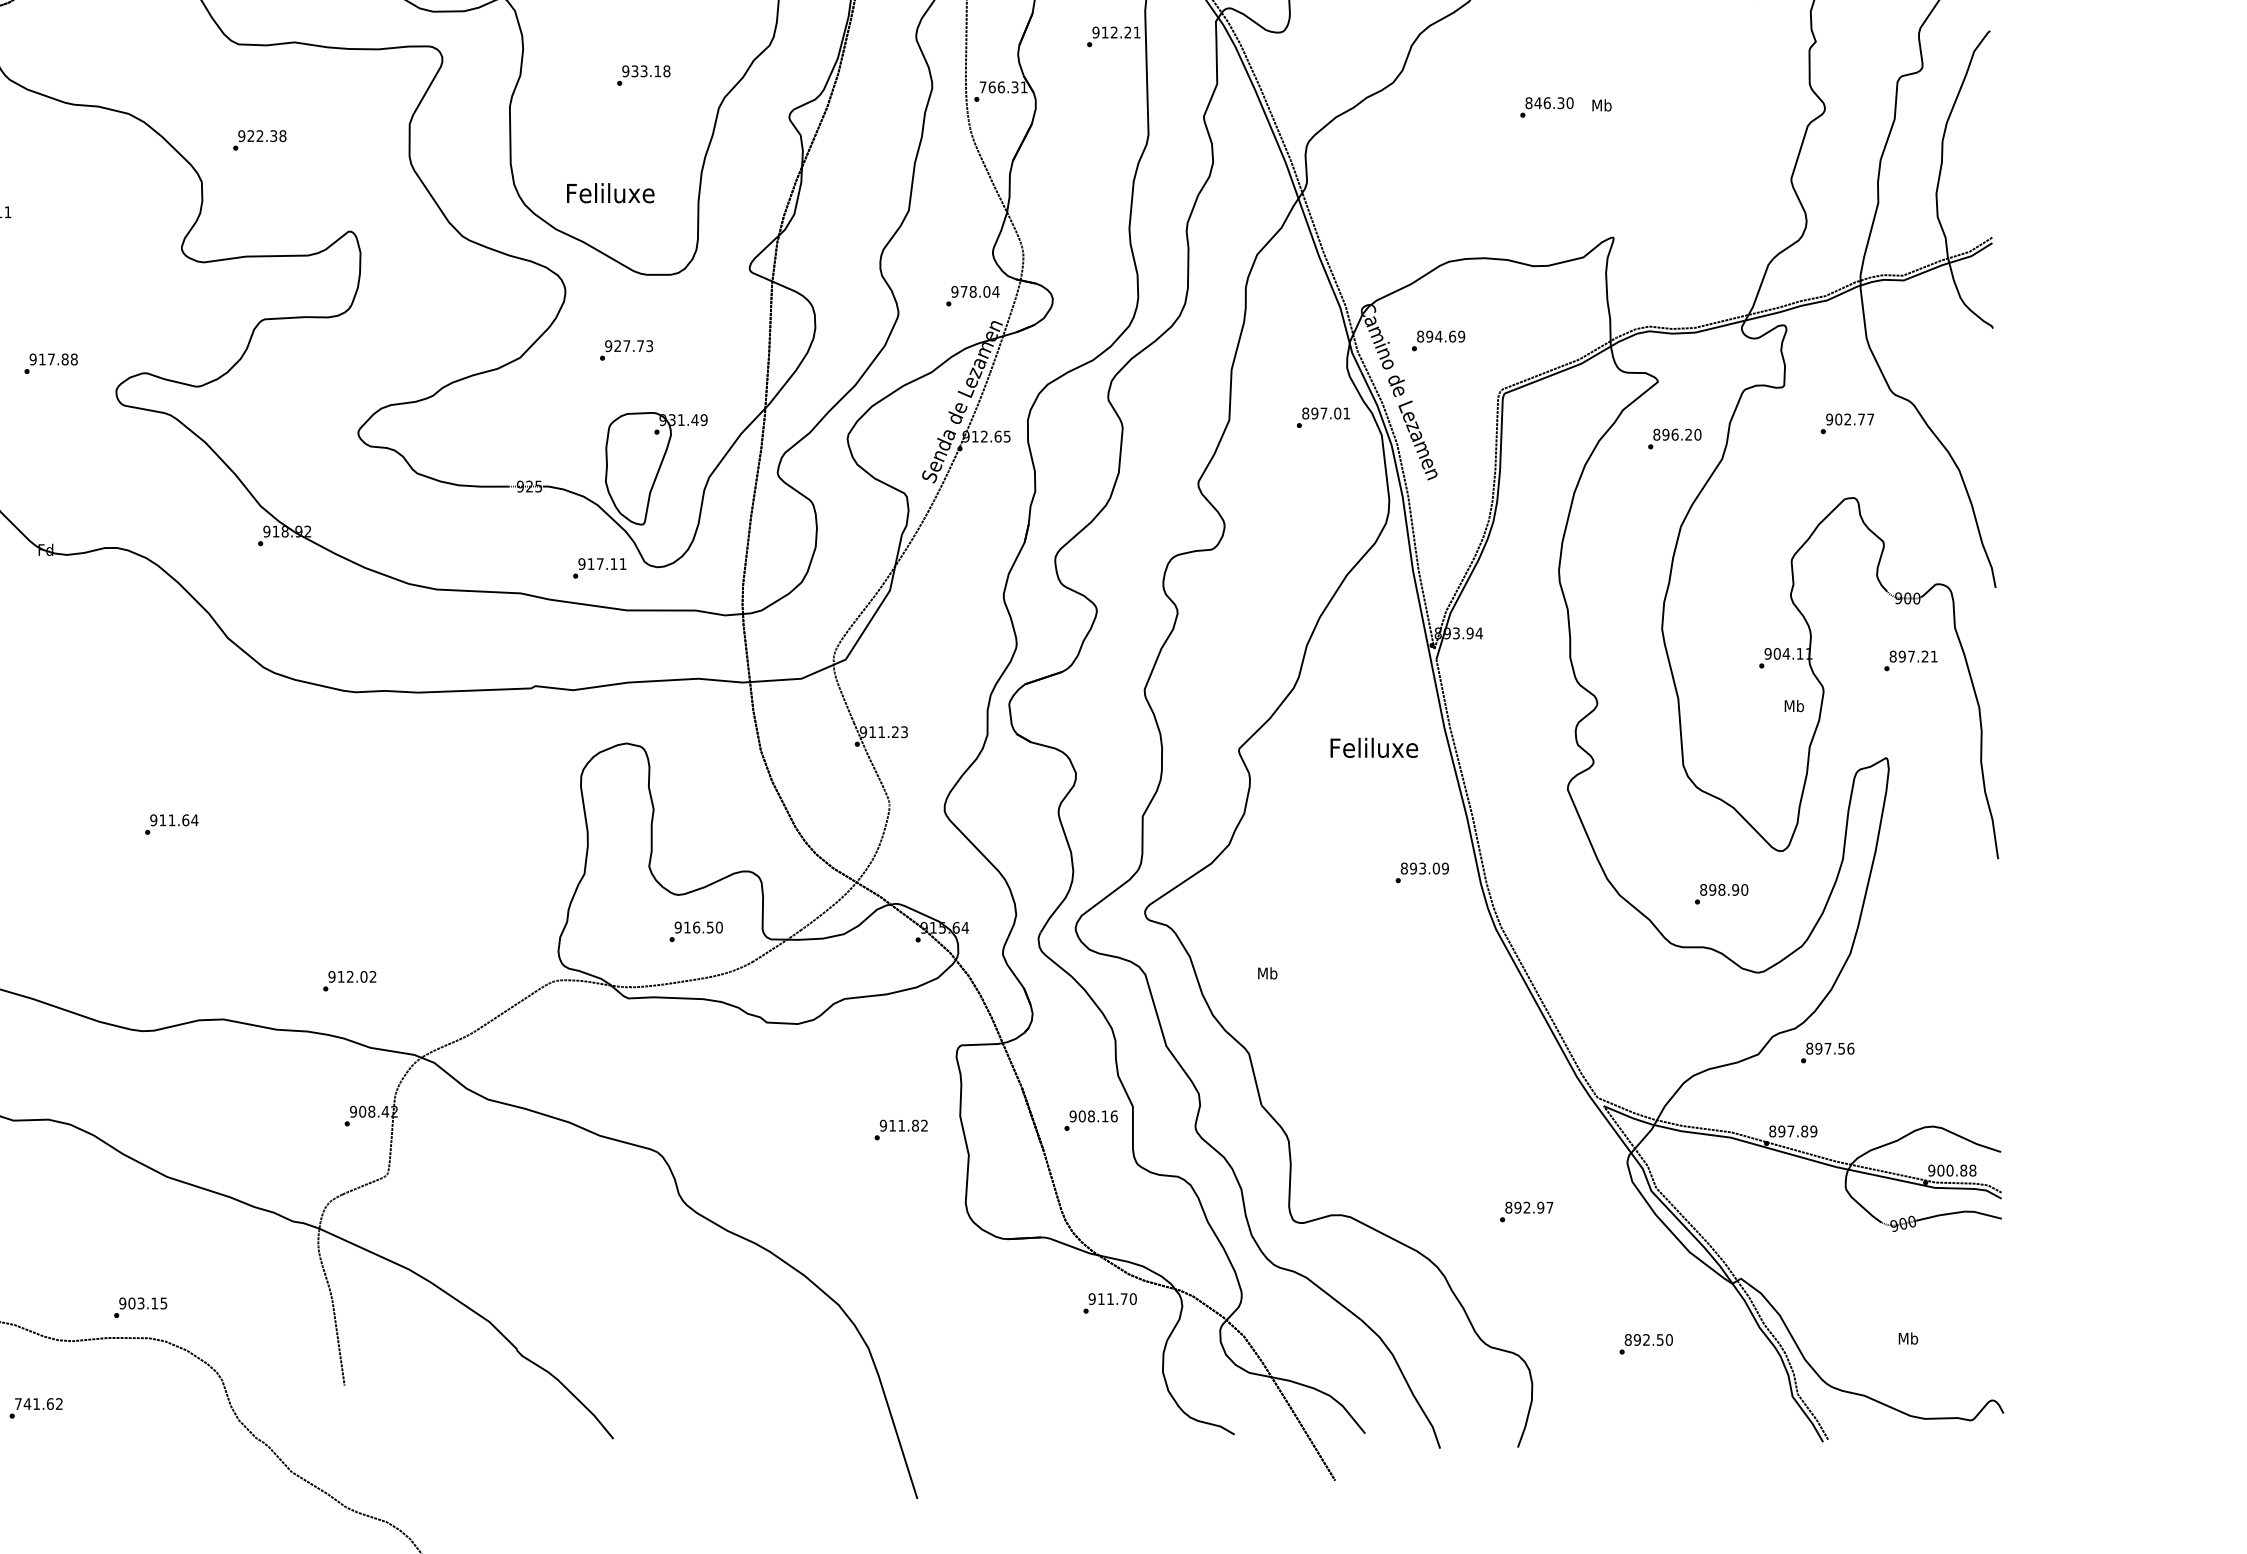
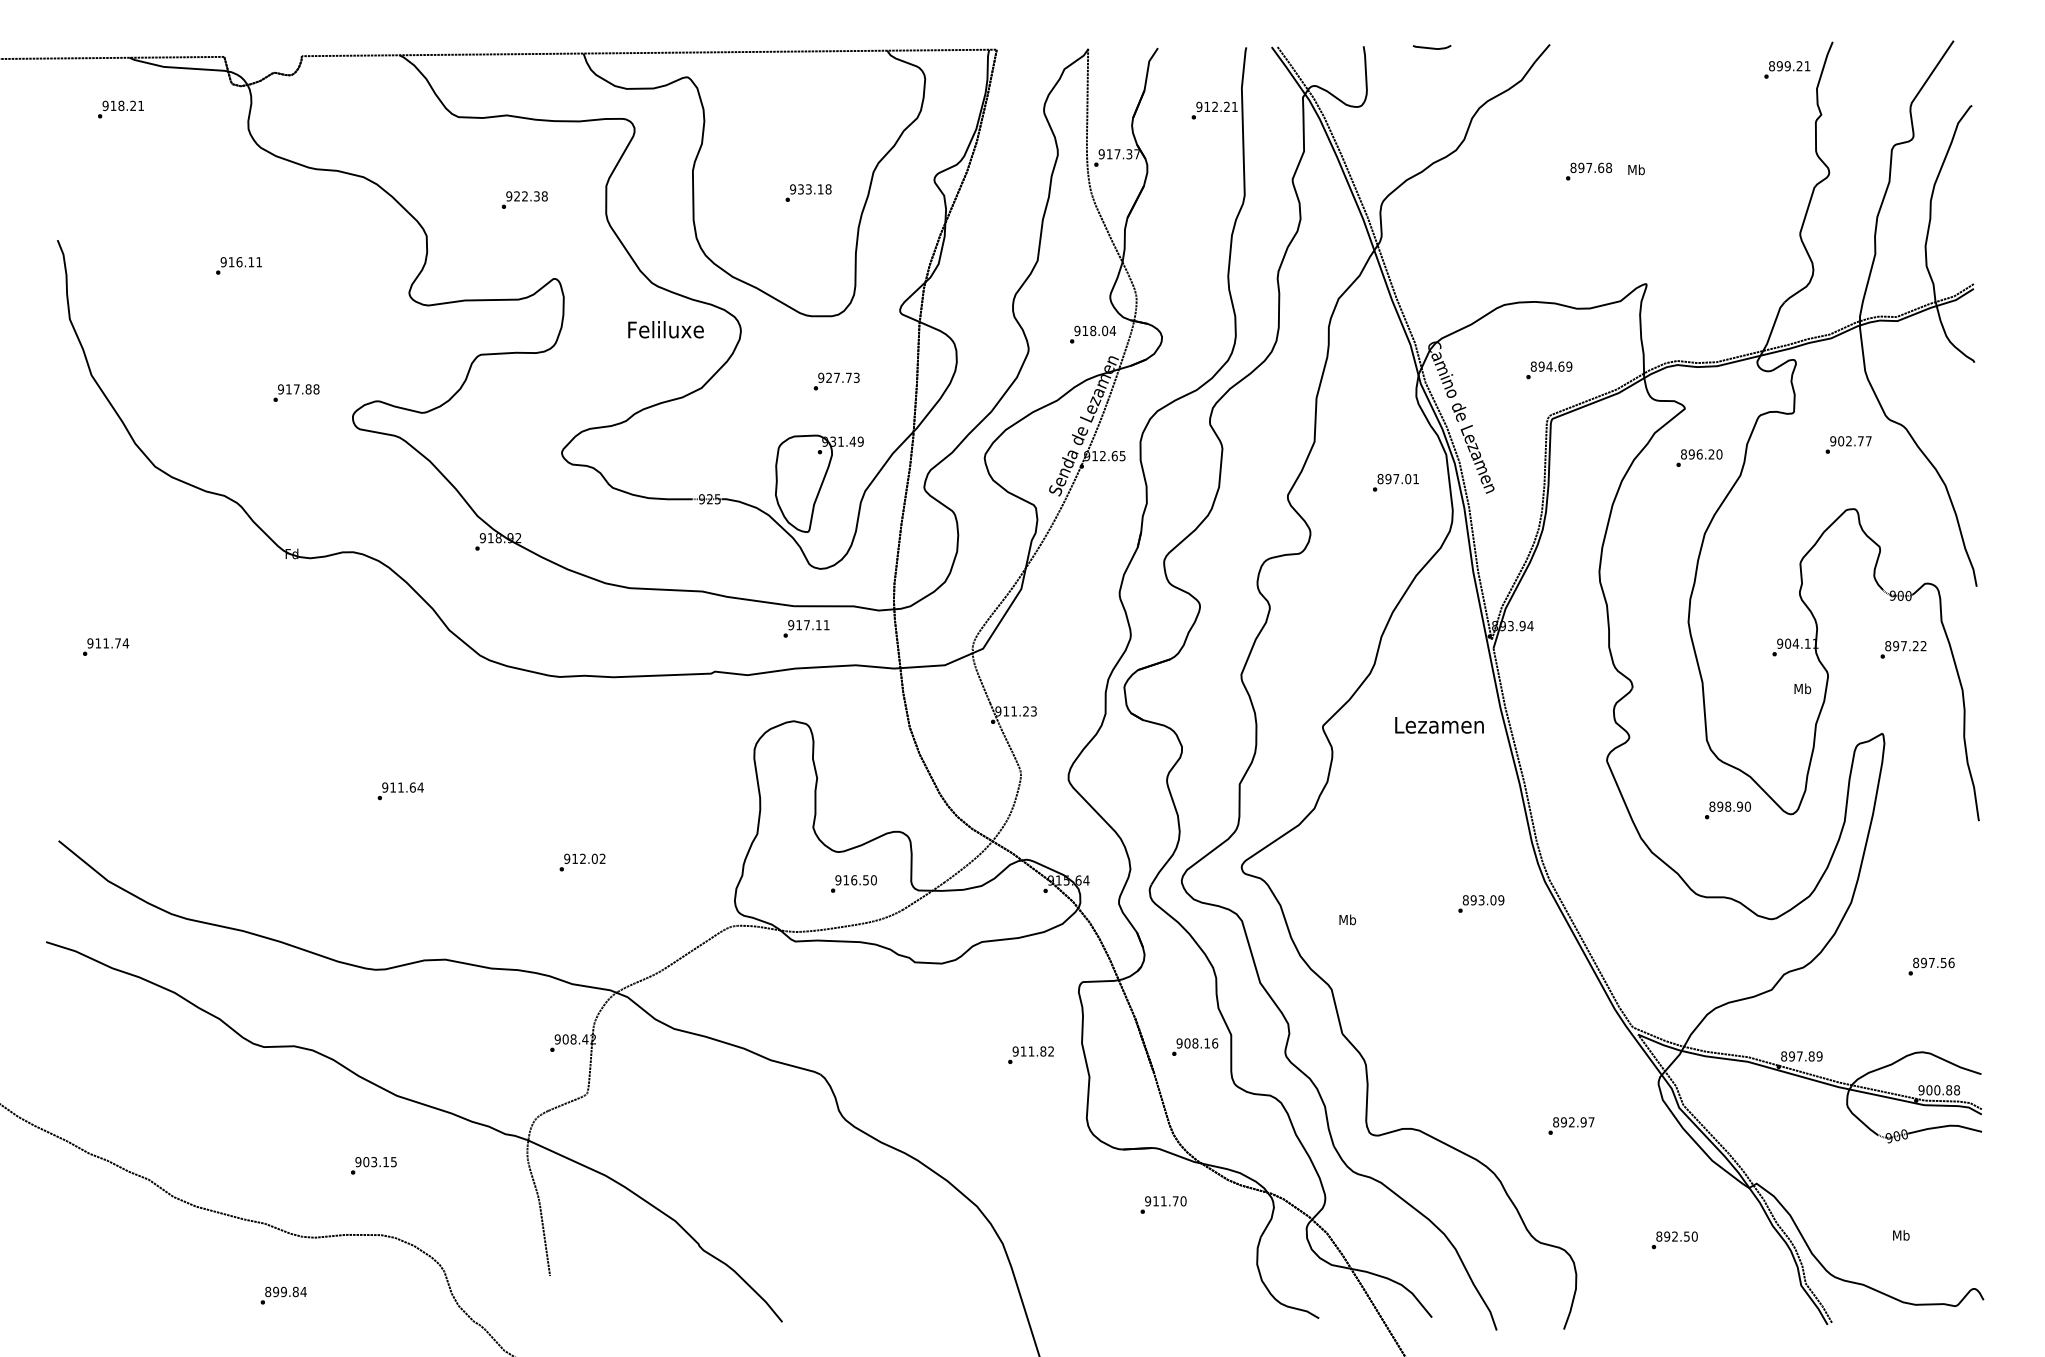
text: (643, 74) -> (808, 192), moved
text: (1003, 87) -> (1119, 154), 766.31 -> 917.37
text: (1554, 102) -> (1595, 167), 846.30 -> 897.68
text: (259, 139) -> (524, 199), moved
text: (610, 192) -> (665, 329), moved
text: (964, 291) -> (1085, 330), 978.04 -> 918.04
text: (1438, 341) -> (1549, 370), moved
text: (626, 350) -> (836, 381), moved
text: (1323, 417) -> (1395, 482), moved
text: (599, 567) -> (806, 628), moved
text: (1934, 655) -> (1923, 645), 897.21 -> 897.22
text: (1373, 747) -> (1439, 724), Feliluxe -> Lezamen
text: (1422, 872) -> (1481, 903), moved
text: (1721, 894) -> (1727, 810), moved
text: (349, 981) -> (582, 862), moved
text: (1827, 1052) -> (1931, 966), moved
text: (1110, 1302) -> (1163, 1204), moved
text: (140, 1307) -> (373, 1165), moved
text: (38, 1403) -> (285, 1291), 741.62 -> 899.84

